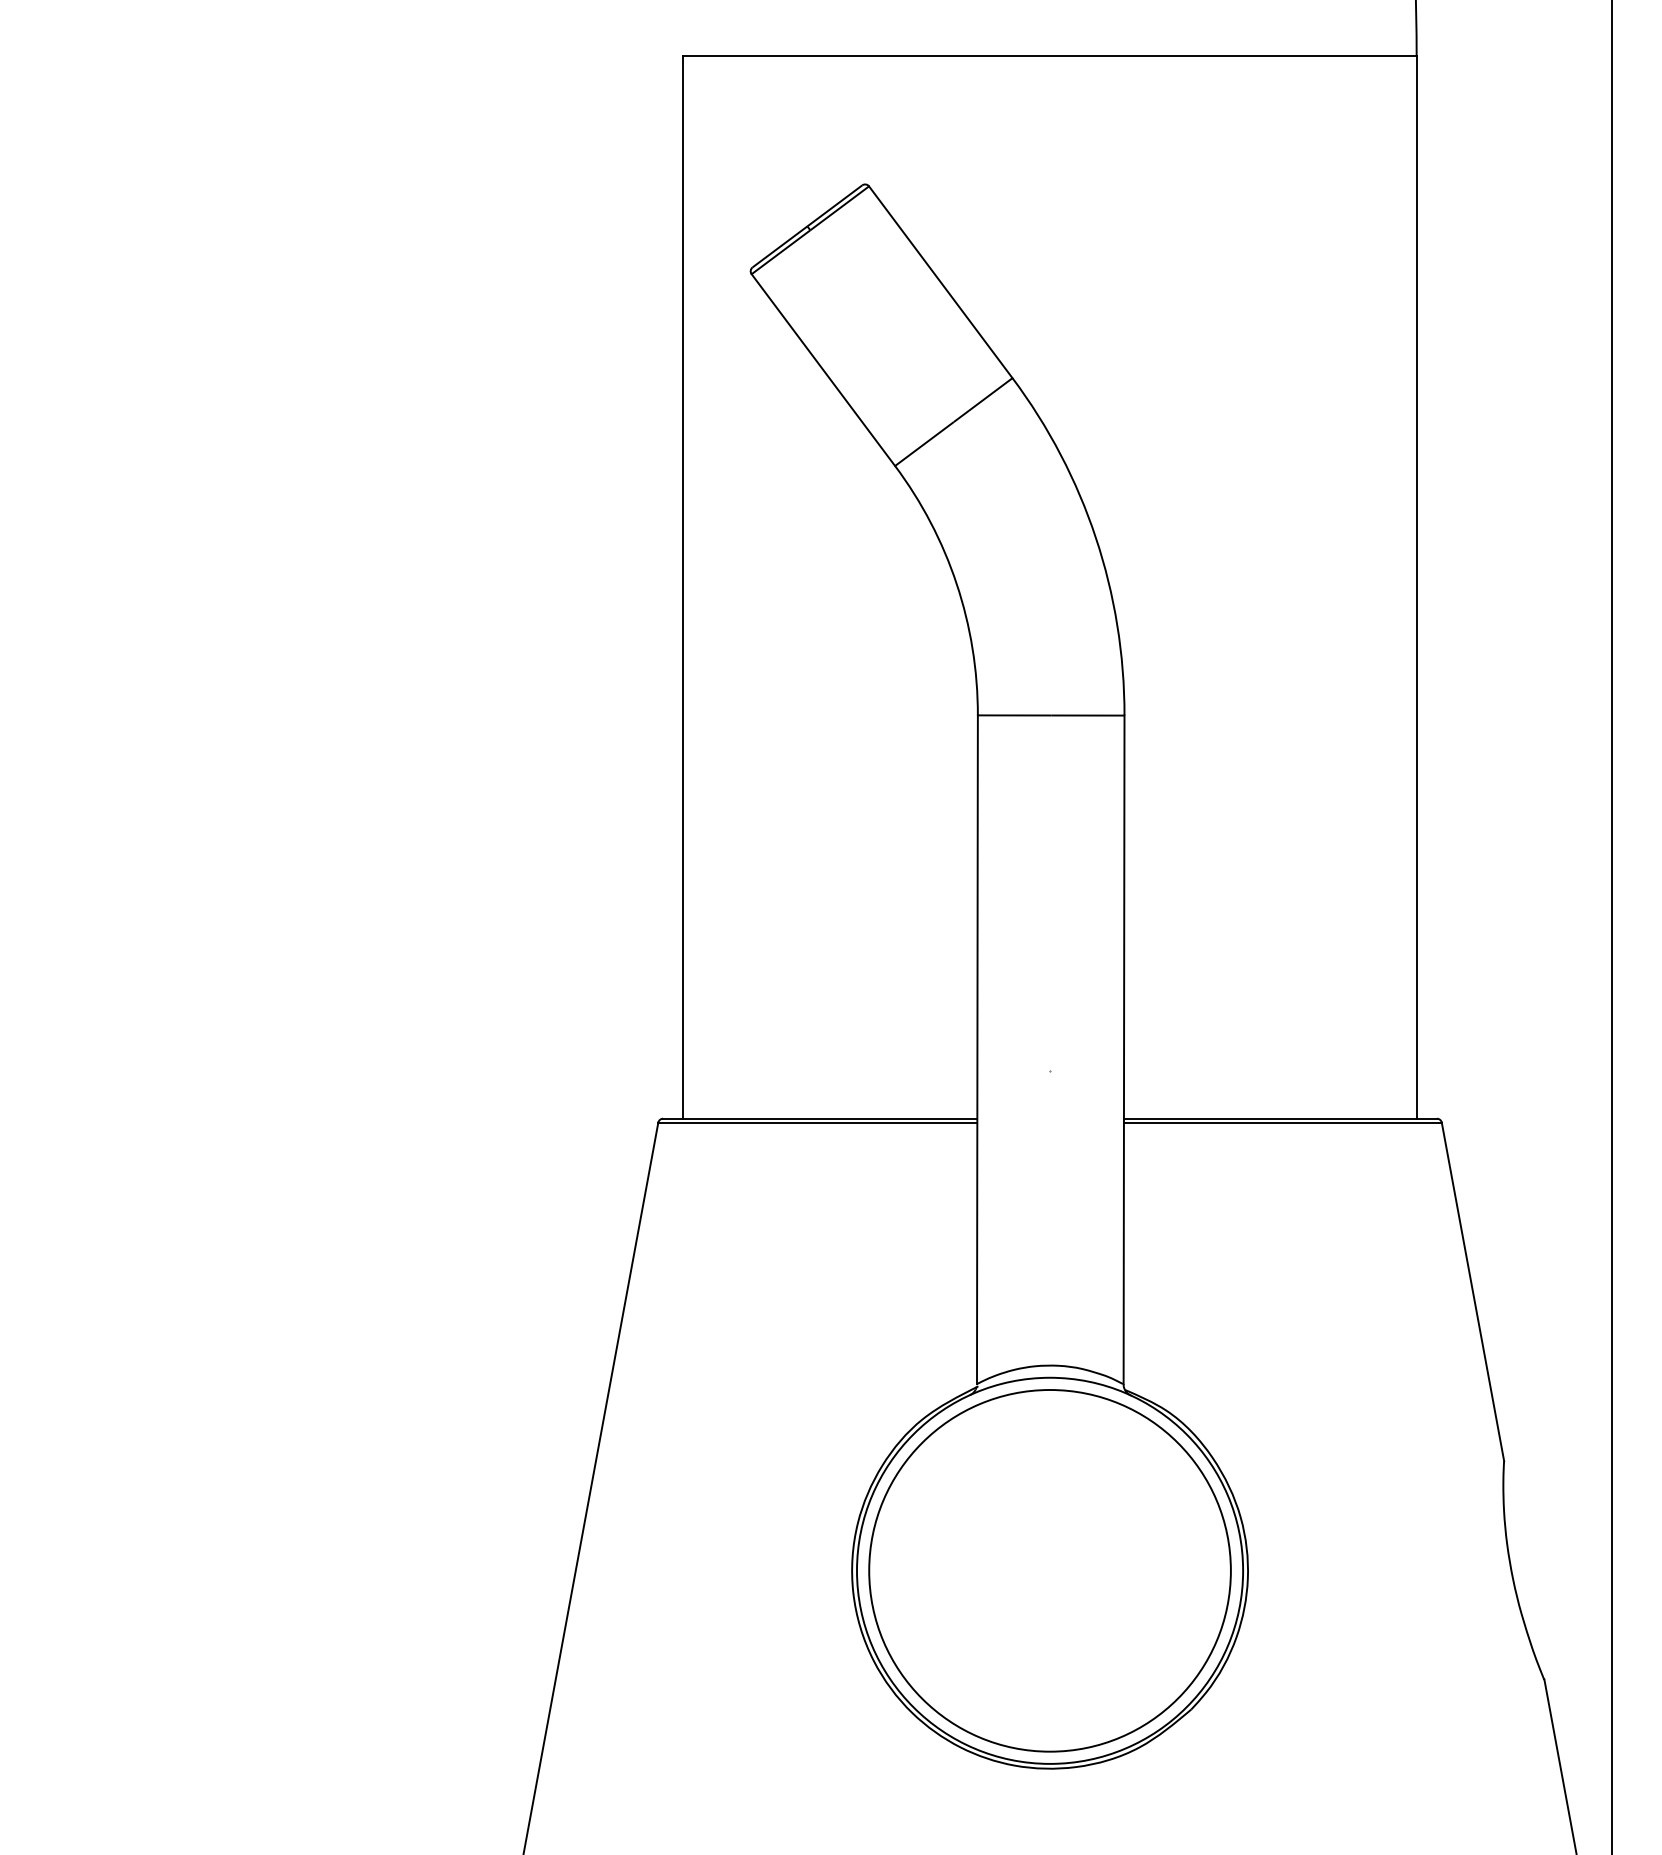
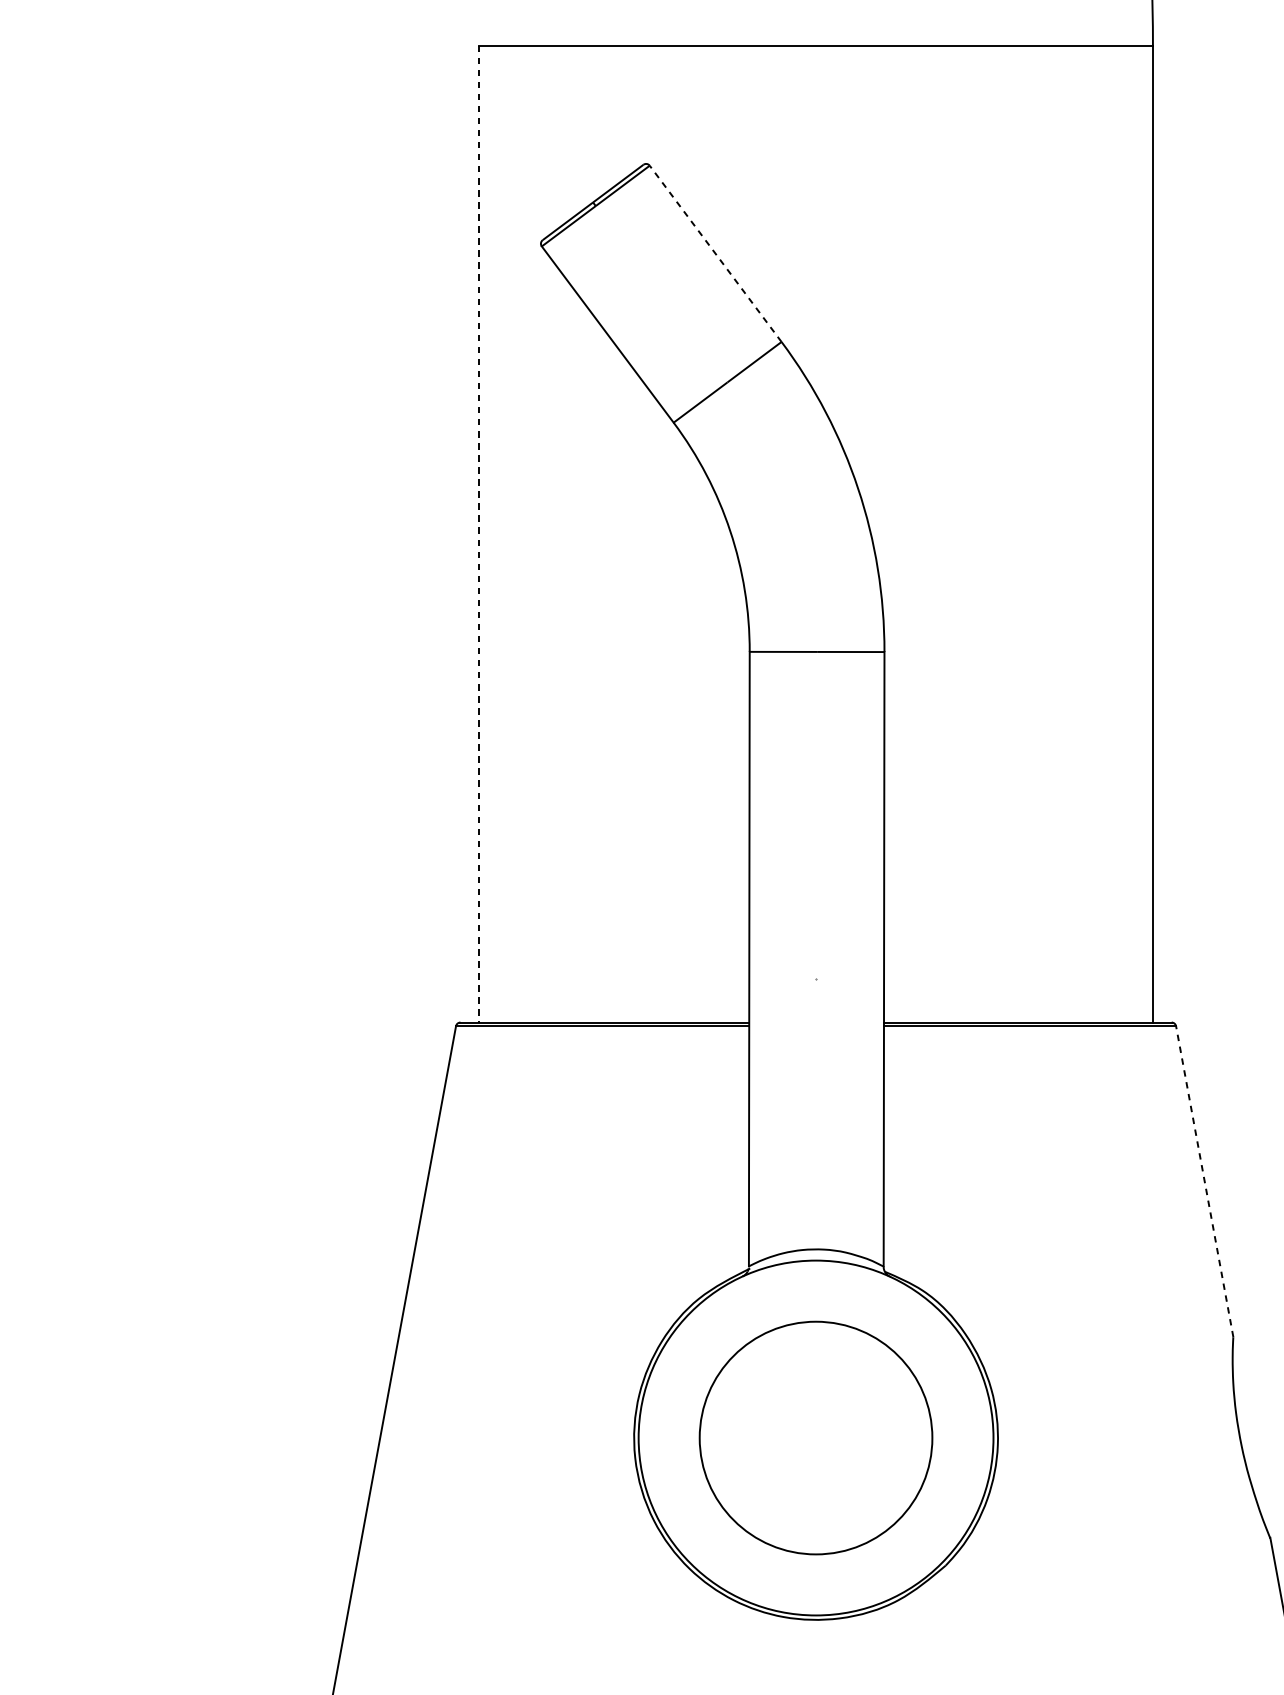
line: (940, 282) -> (715, 254), solid -> dashed
line: (683, 587) -> (479, 534), solid -> dashed
line: (1472, 1291) -> (1204, 1181), solid -> dashed
circle: (1049, 1570) -> (815, 1437), size x0.7

